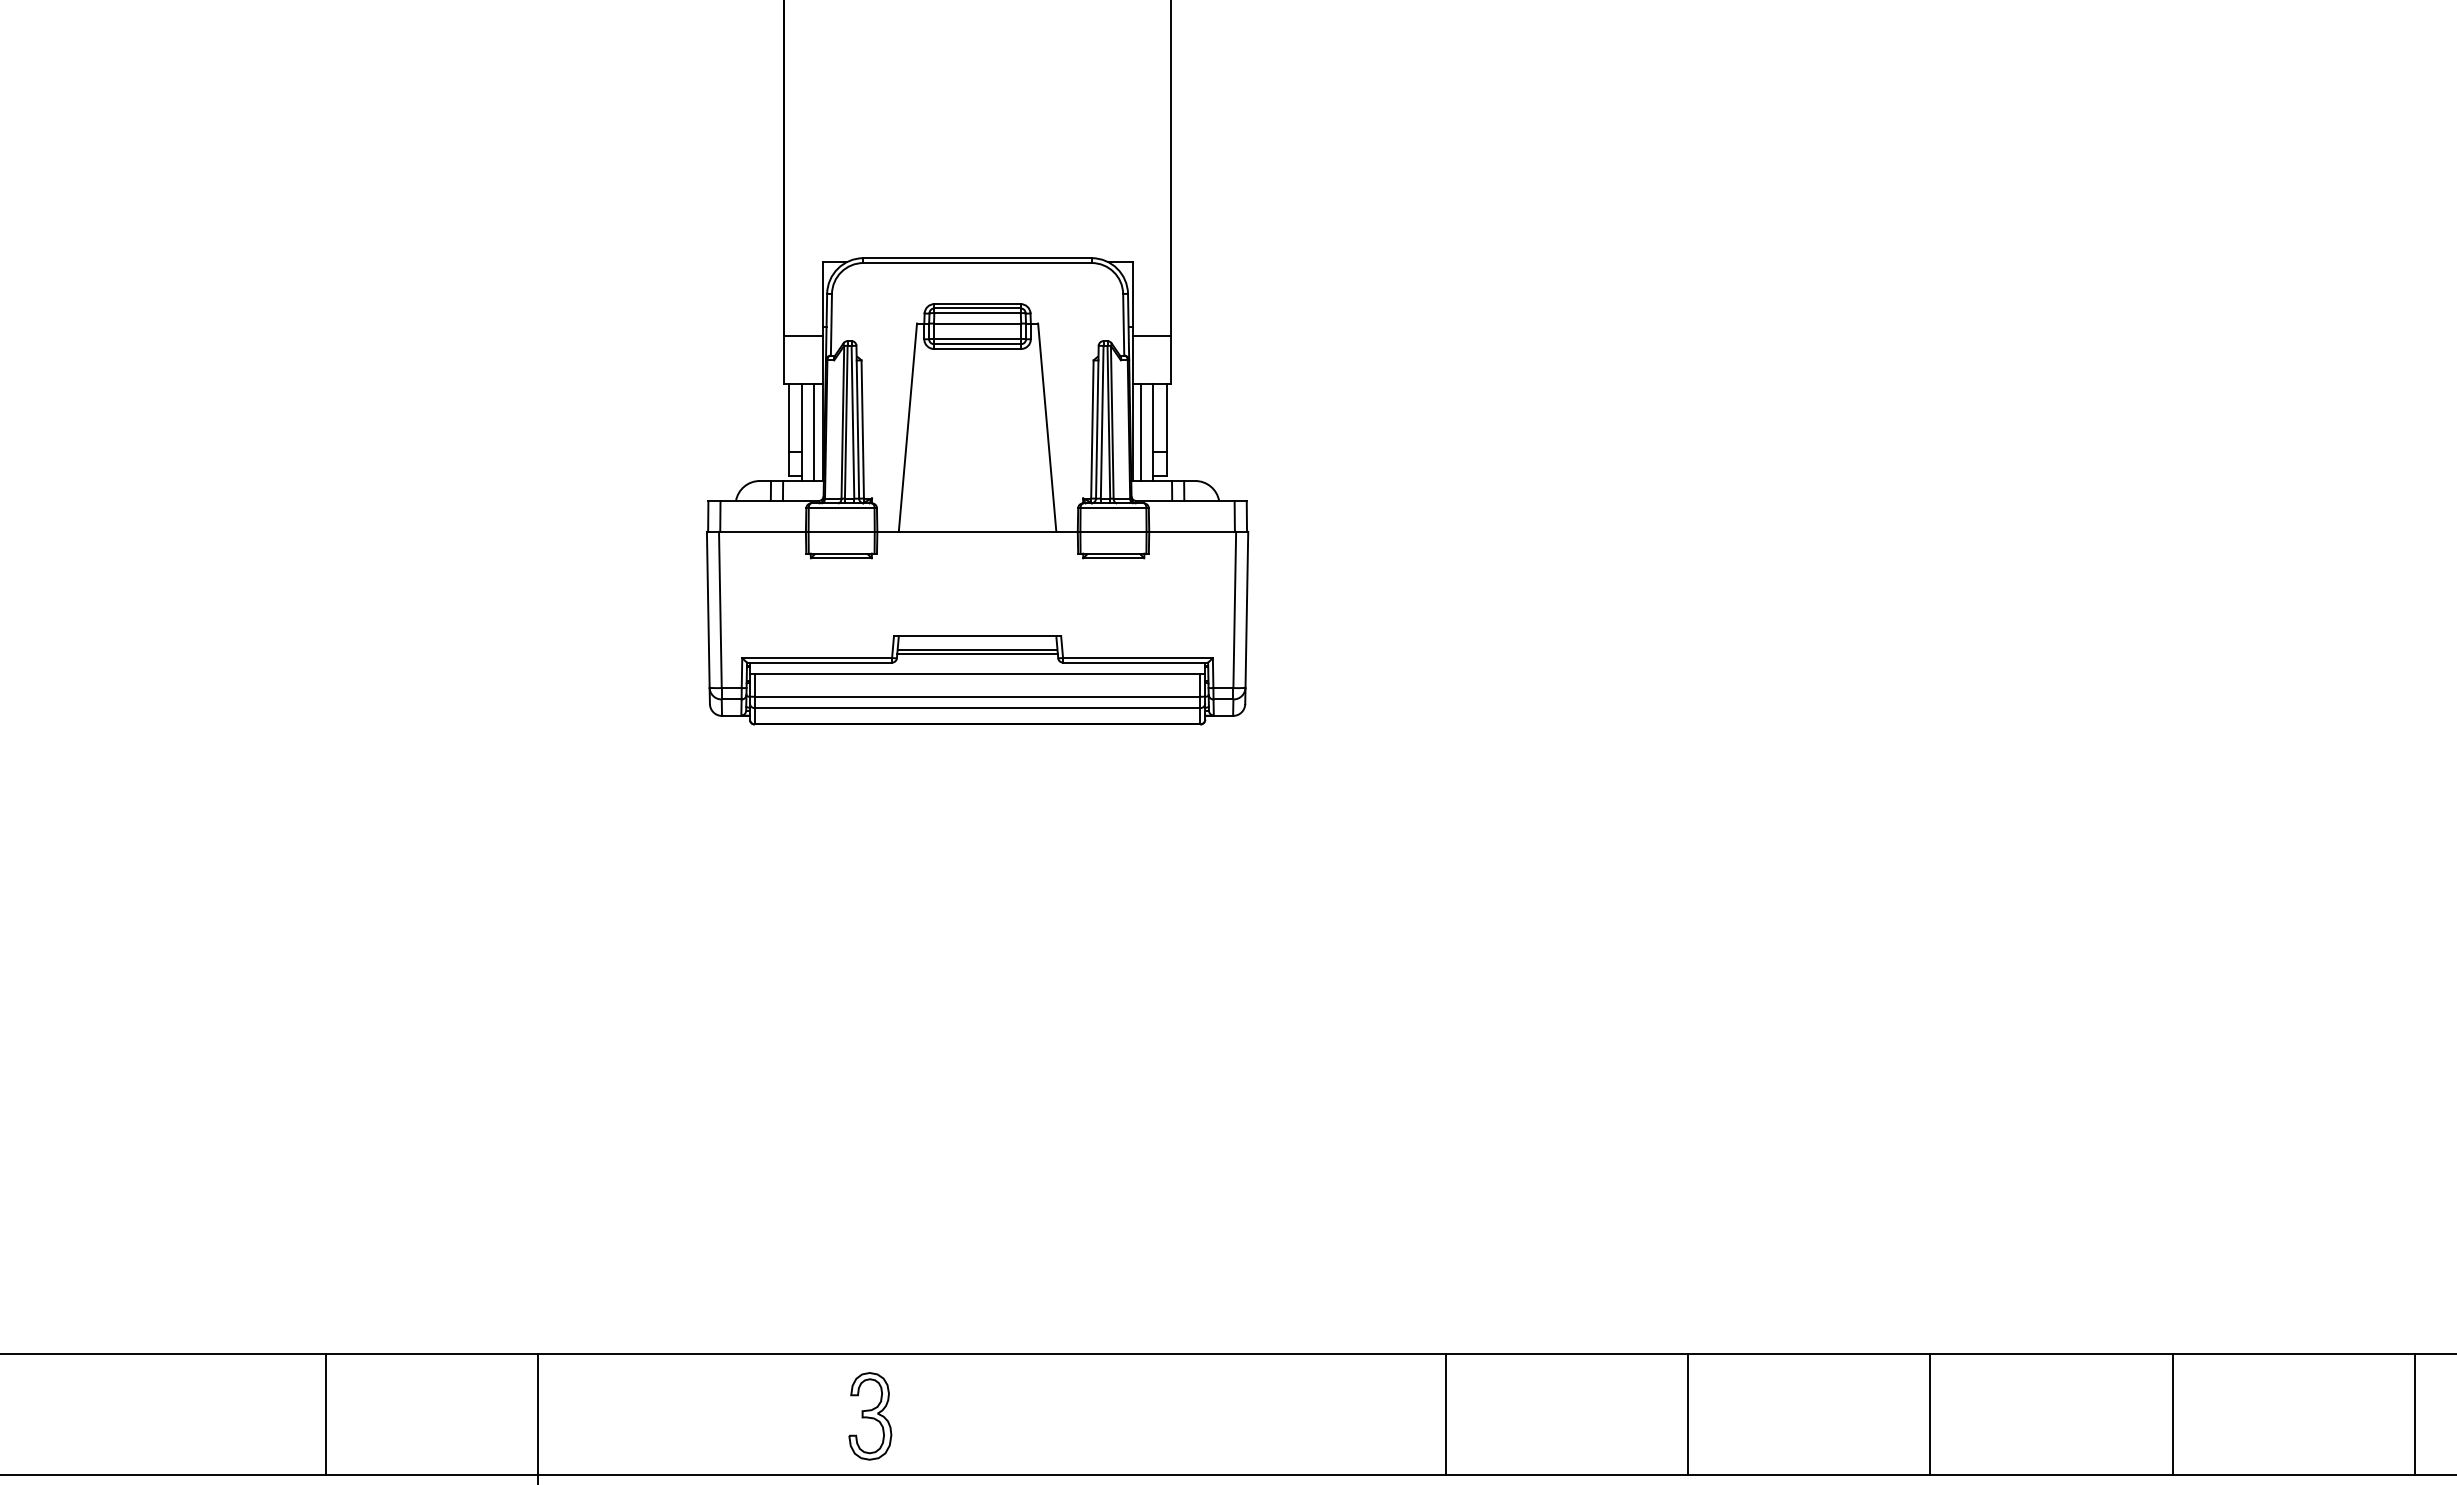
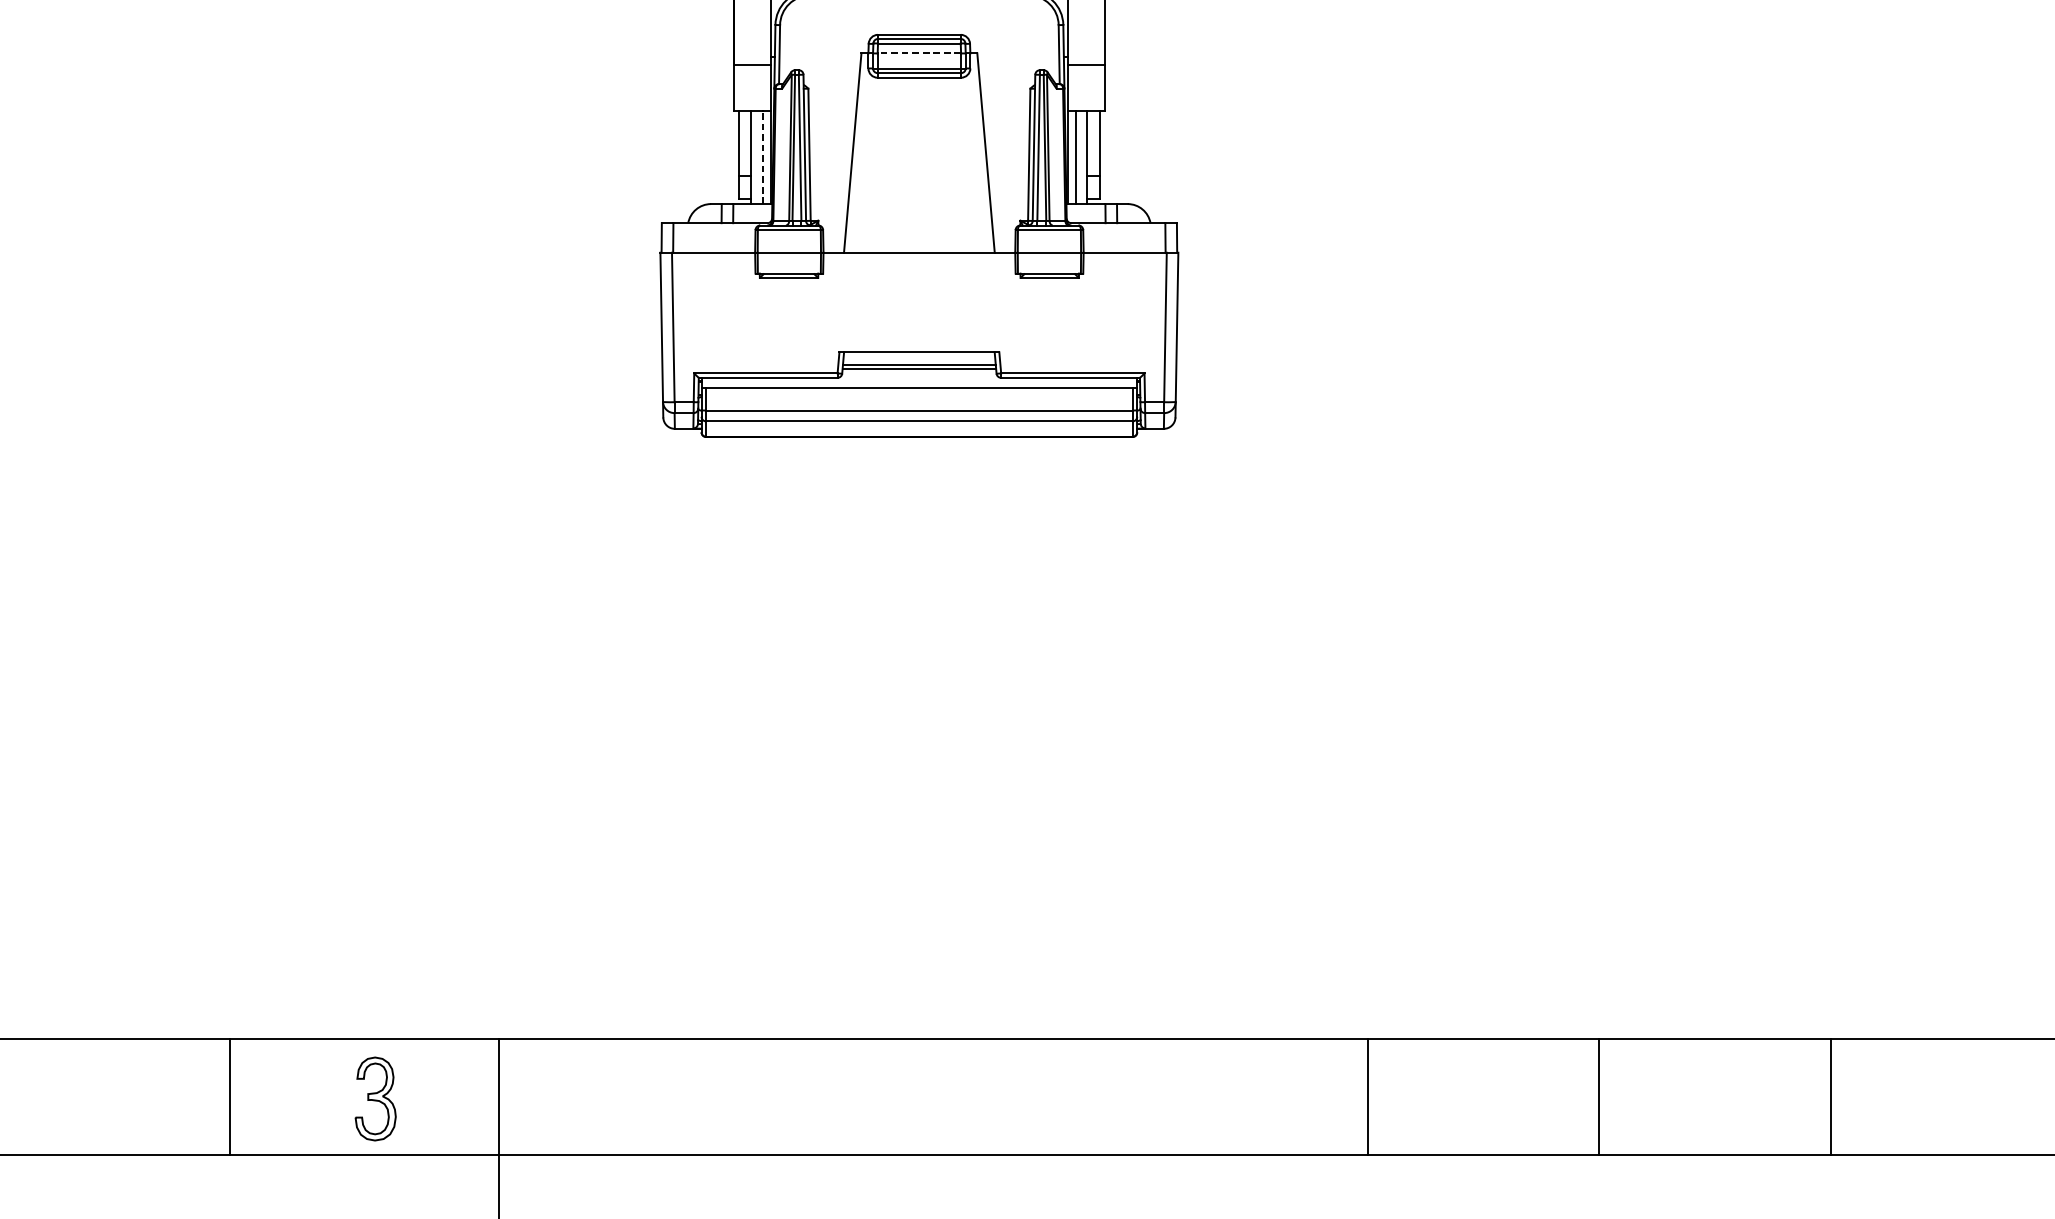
line: (977, 323) -> (919, 53), solid -> dashed
line: (814, 432) -> (763, 157), solid -> dashed
line: (325, 1414) -> (229, 1097), moved
part: (870, 1416) -> (375, 1099), moved

